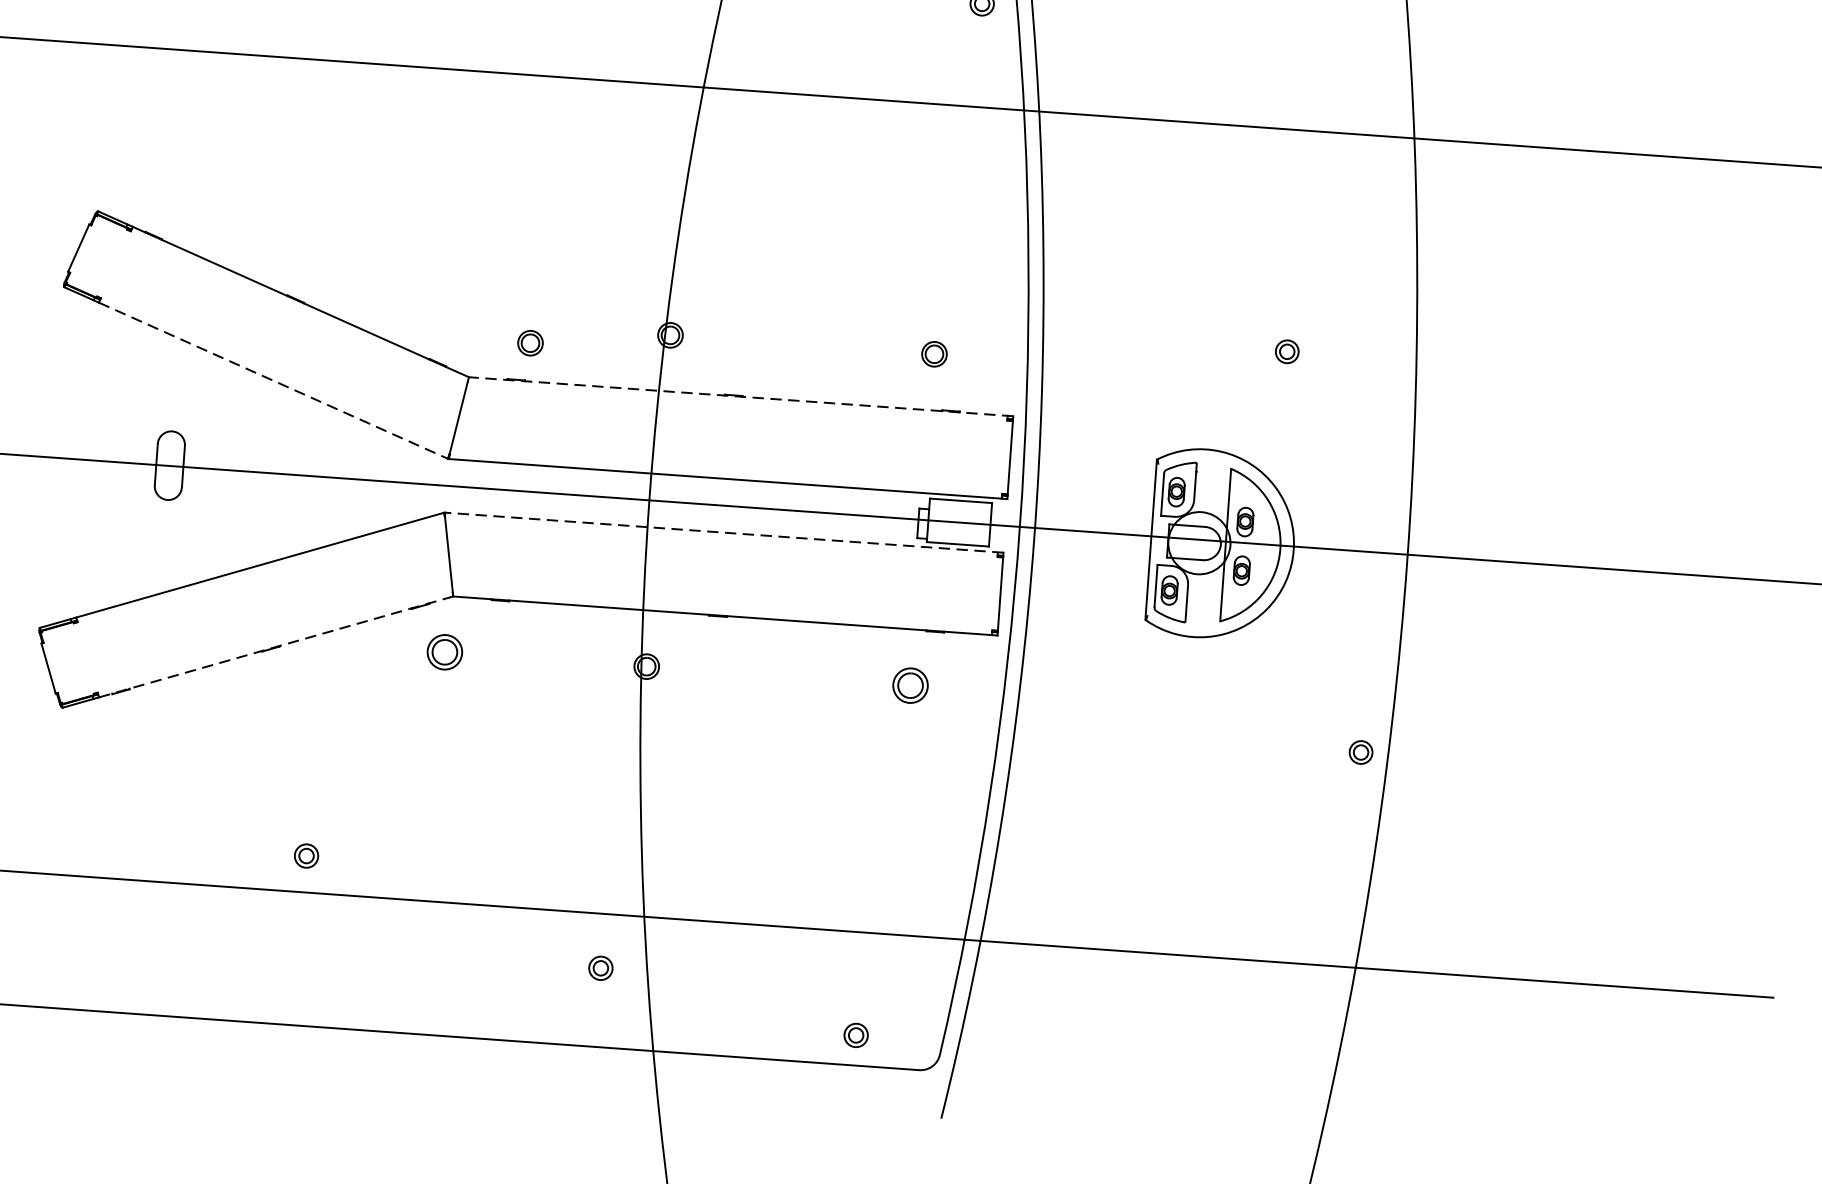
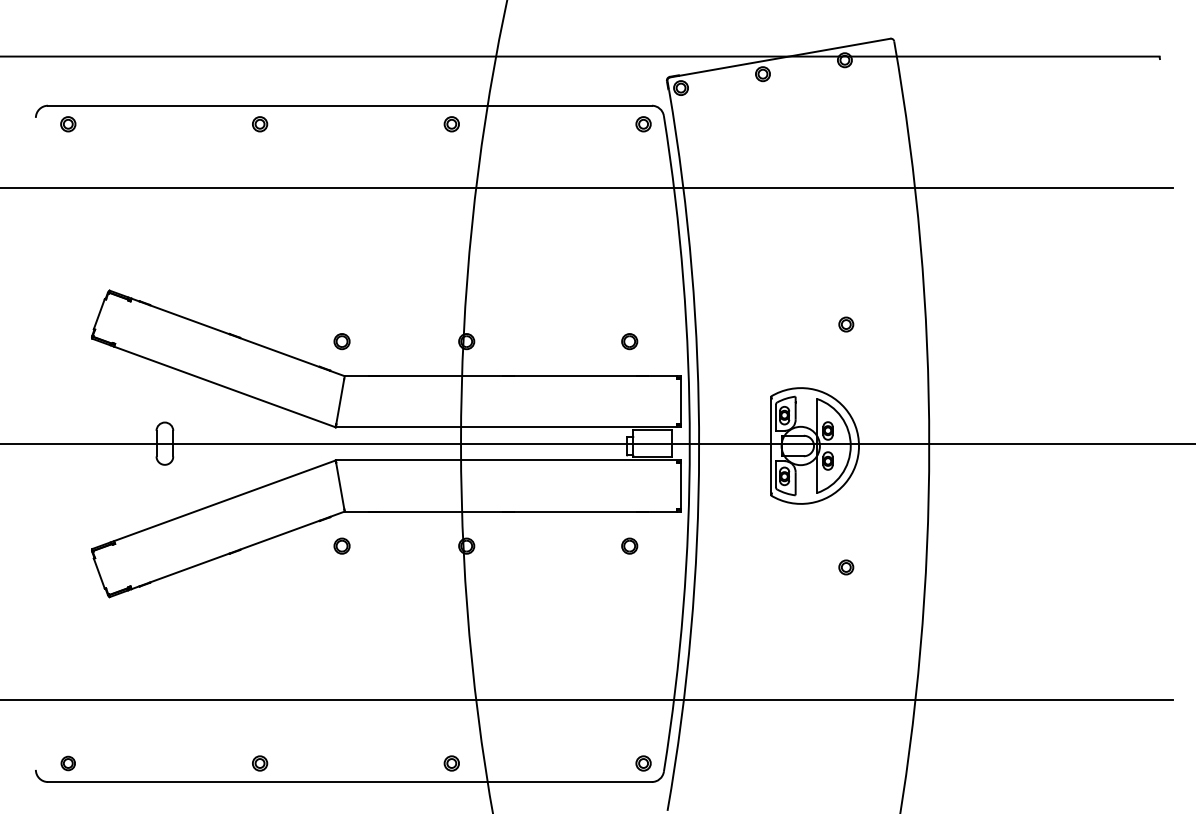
part: (529, 342) -> (341, 341), moved
line: (273, 379) -> (224, 386), dashed -> solid
line: (740, 397) -> (512, 376), dashed -> solid
line: (722, 532) -> (507, 460), dashed -> solid
line: (276, 647) -> (238, 550), dashed -> solid
part: (444, 651) -> (341, 545), size x0.71
part: (910, 684) -> (629, 545), size x0.71
part: (1361, 752) -> (846, 567), moved
part: (307, 856) -> (260, 763), moved
part: (600, 968) -> (451, 763), moved
part: (856, 1035) -> (643, 763), moved

